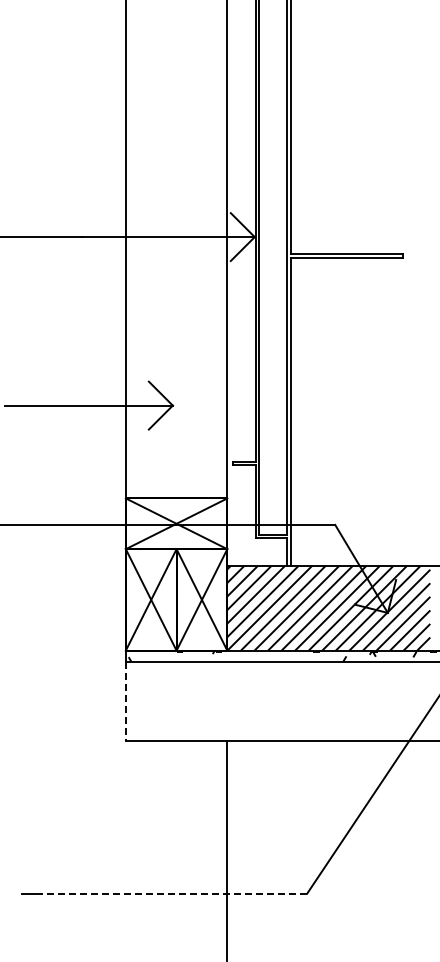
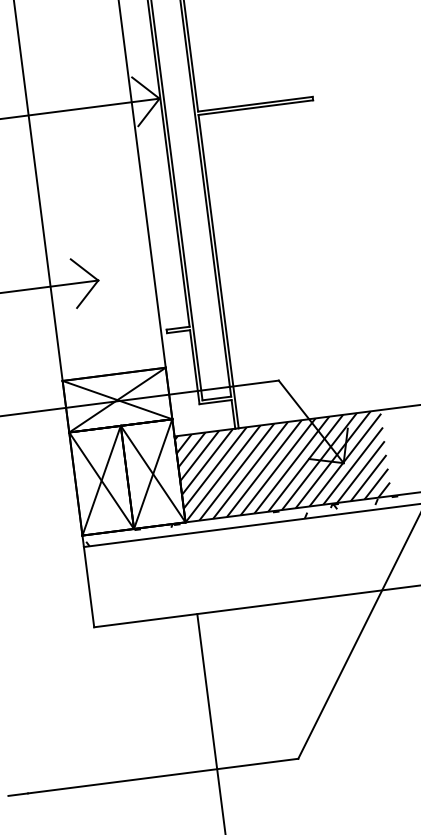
line: (125, 701) -> (88, 587), dashed -> solid
line: (173, 893) -> (162, 776), dashed -> solid

